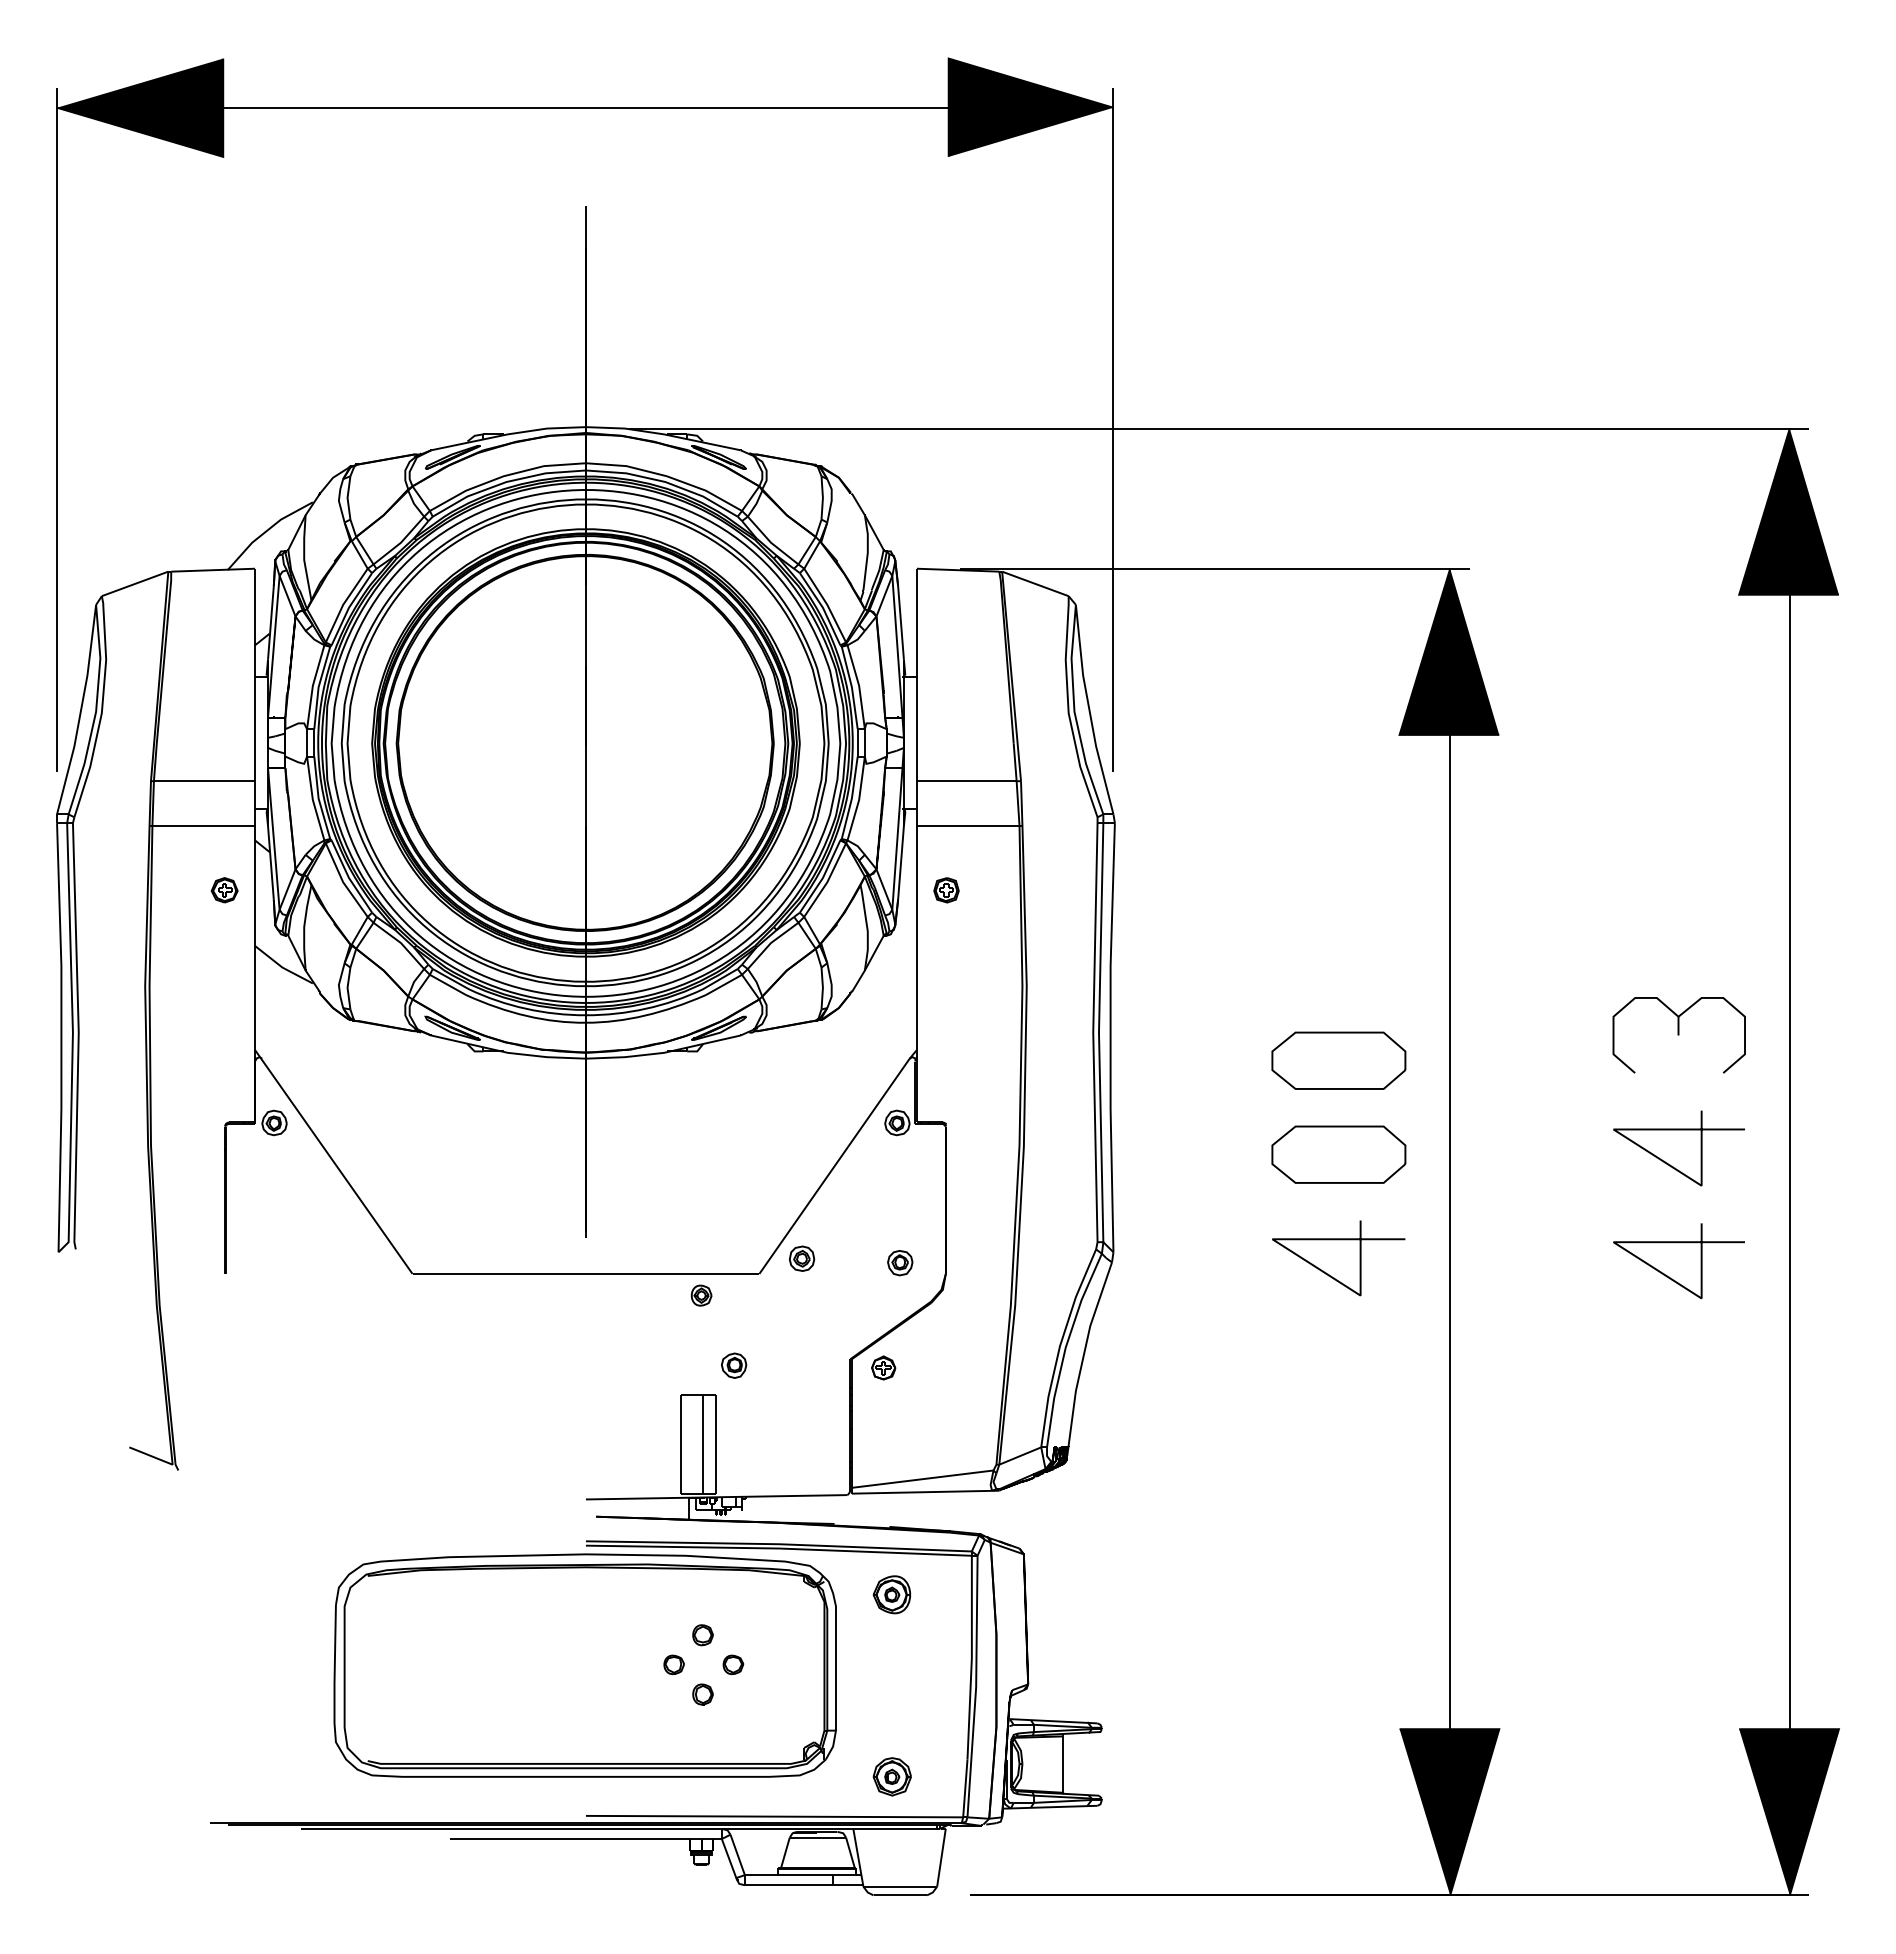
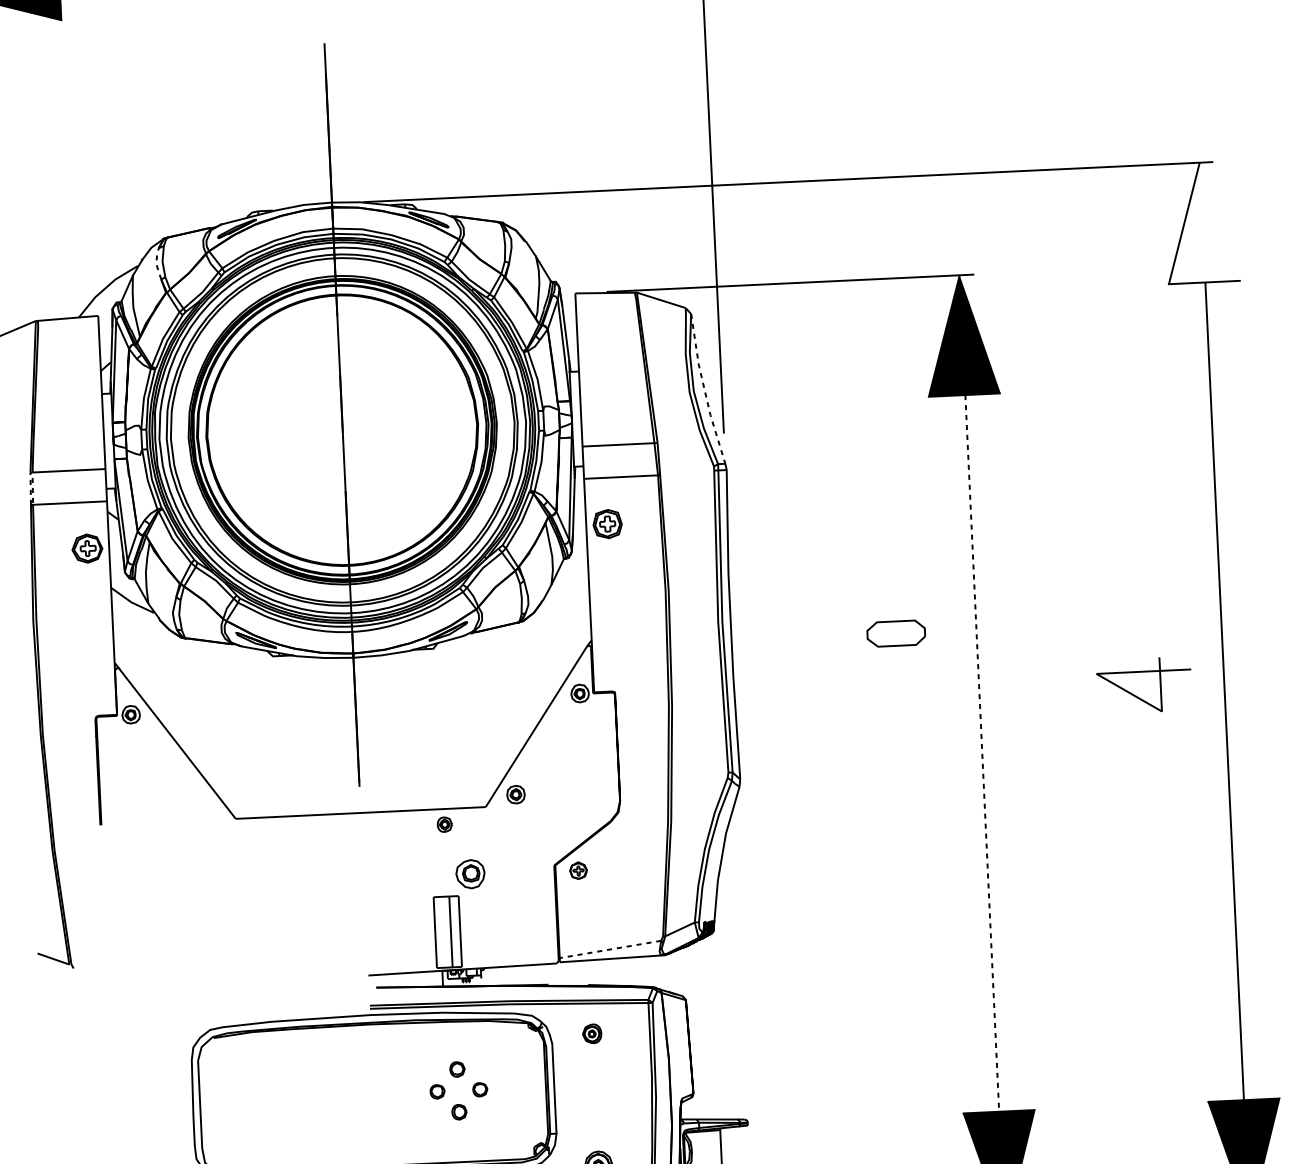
line: (338, 500) -> (156, 263), solid -> dashed
fill: (1788, 511) -> (1201, 222), removed
line: (1089, 711) -> (704, 390), solid -> dashed
line: (152, 781) -> (31, 472), solid -> dashed
part: (224, 890) -> (87, 548), size x1.6
part: (946, 890) -> (607, 524), size x1.6
part: (1678, 1035) -> (1140, 603), removed
part: (1338, 1060) -> (895, 633), size x0.6
part: (1338, 1154) -> (899, 701), removed
line: (1450, 1232) -> (982, 753), solid -> dashed
line: (1338, 1240) -> (902, 763), removed
part: (900, 1263) -> (587, 794), removed
line: (1669, 1276) -> (1141, 777), removed
part: (734, 1365) -> (470, 873), size x1.6
line: (922, 1479) -> (610, 949), solid -> dashed
part: (891, 1594) -> (591, 1033), size x0.7

